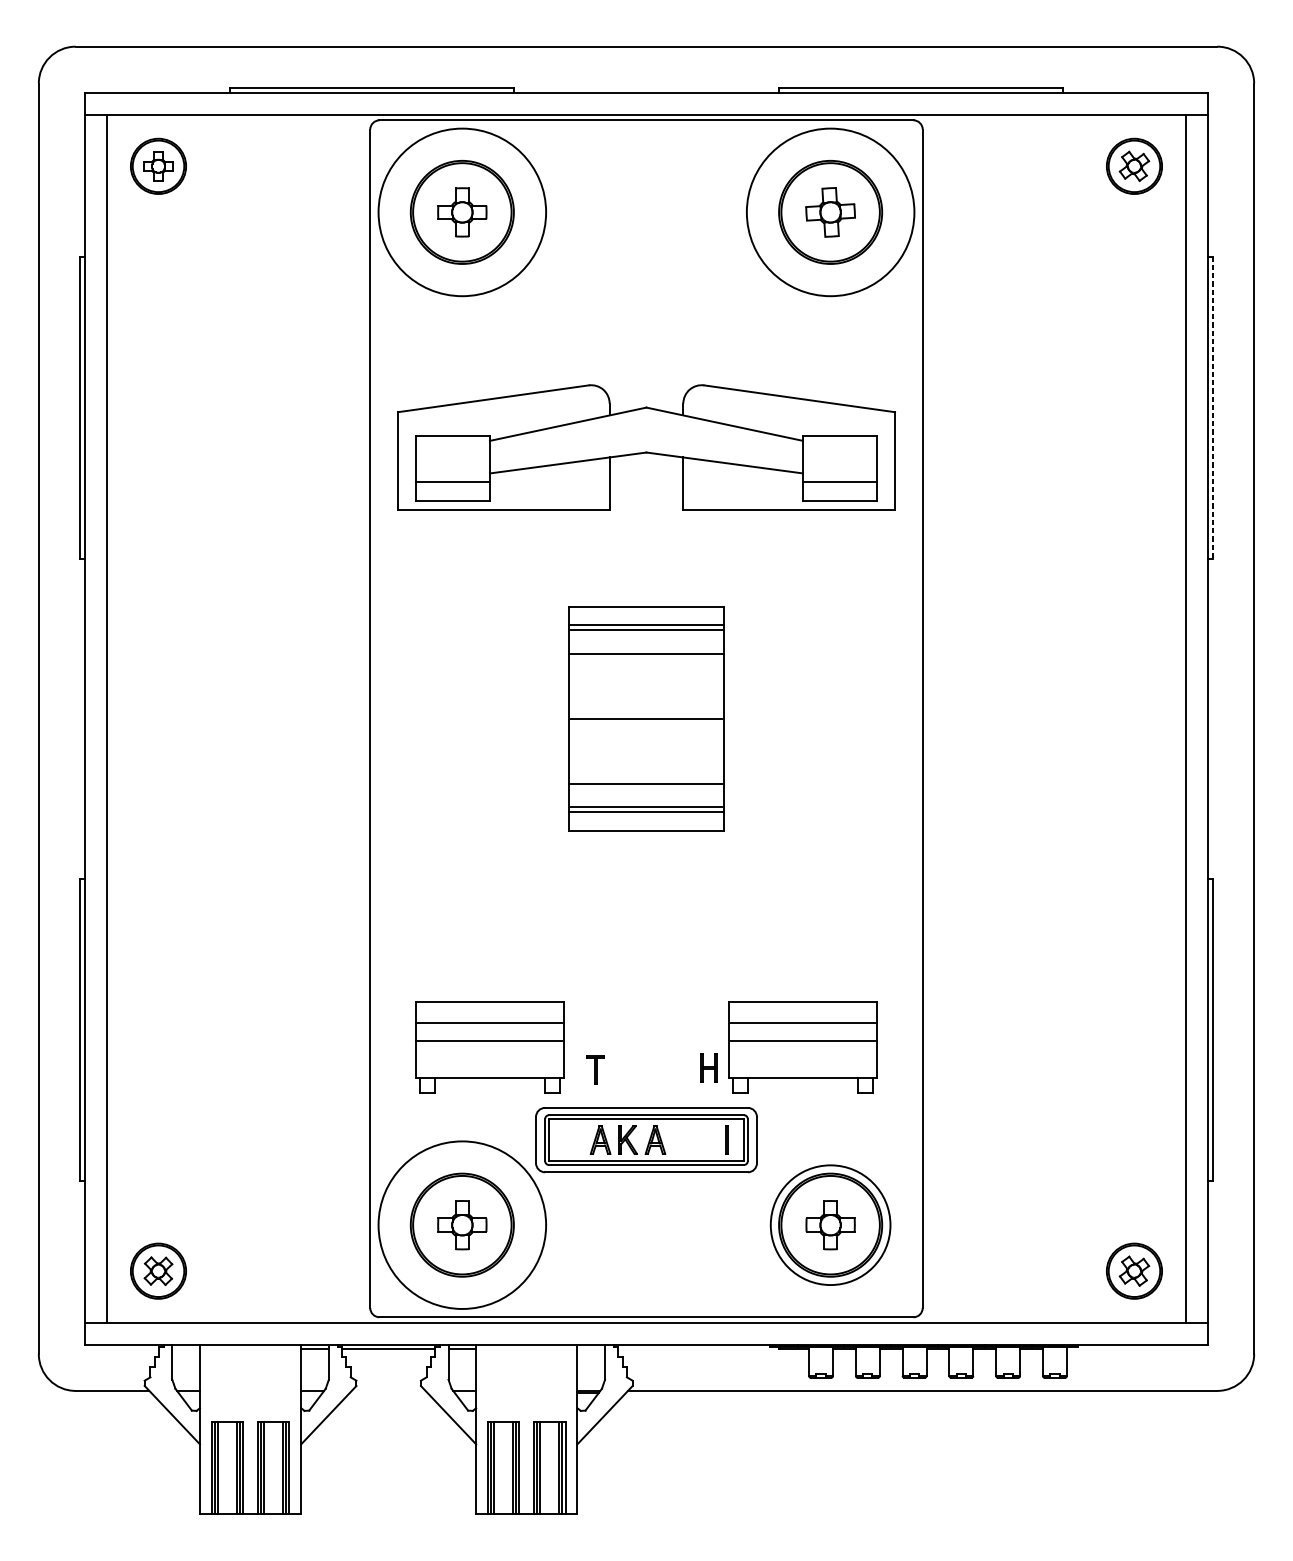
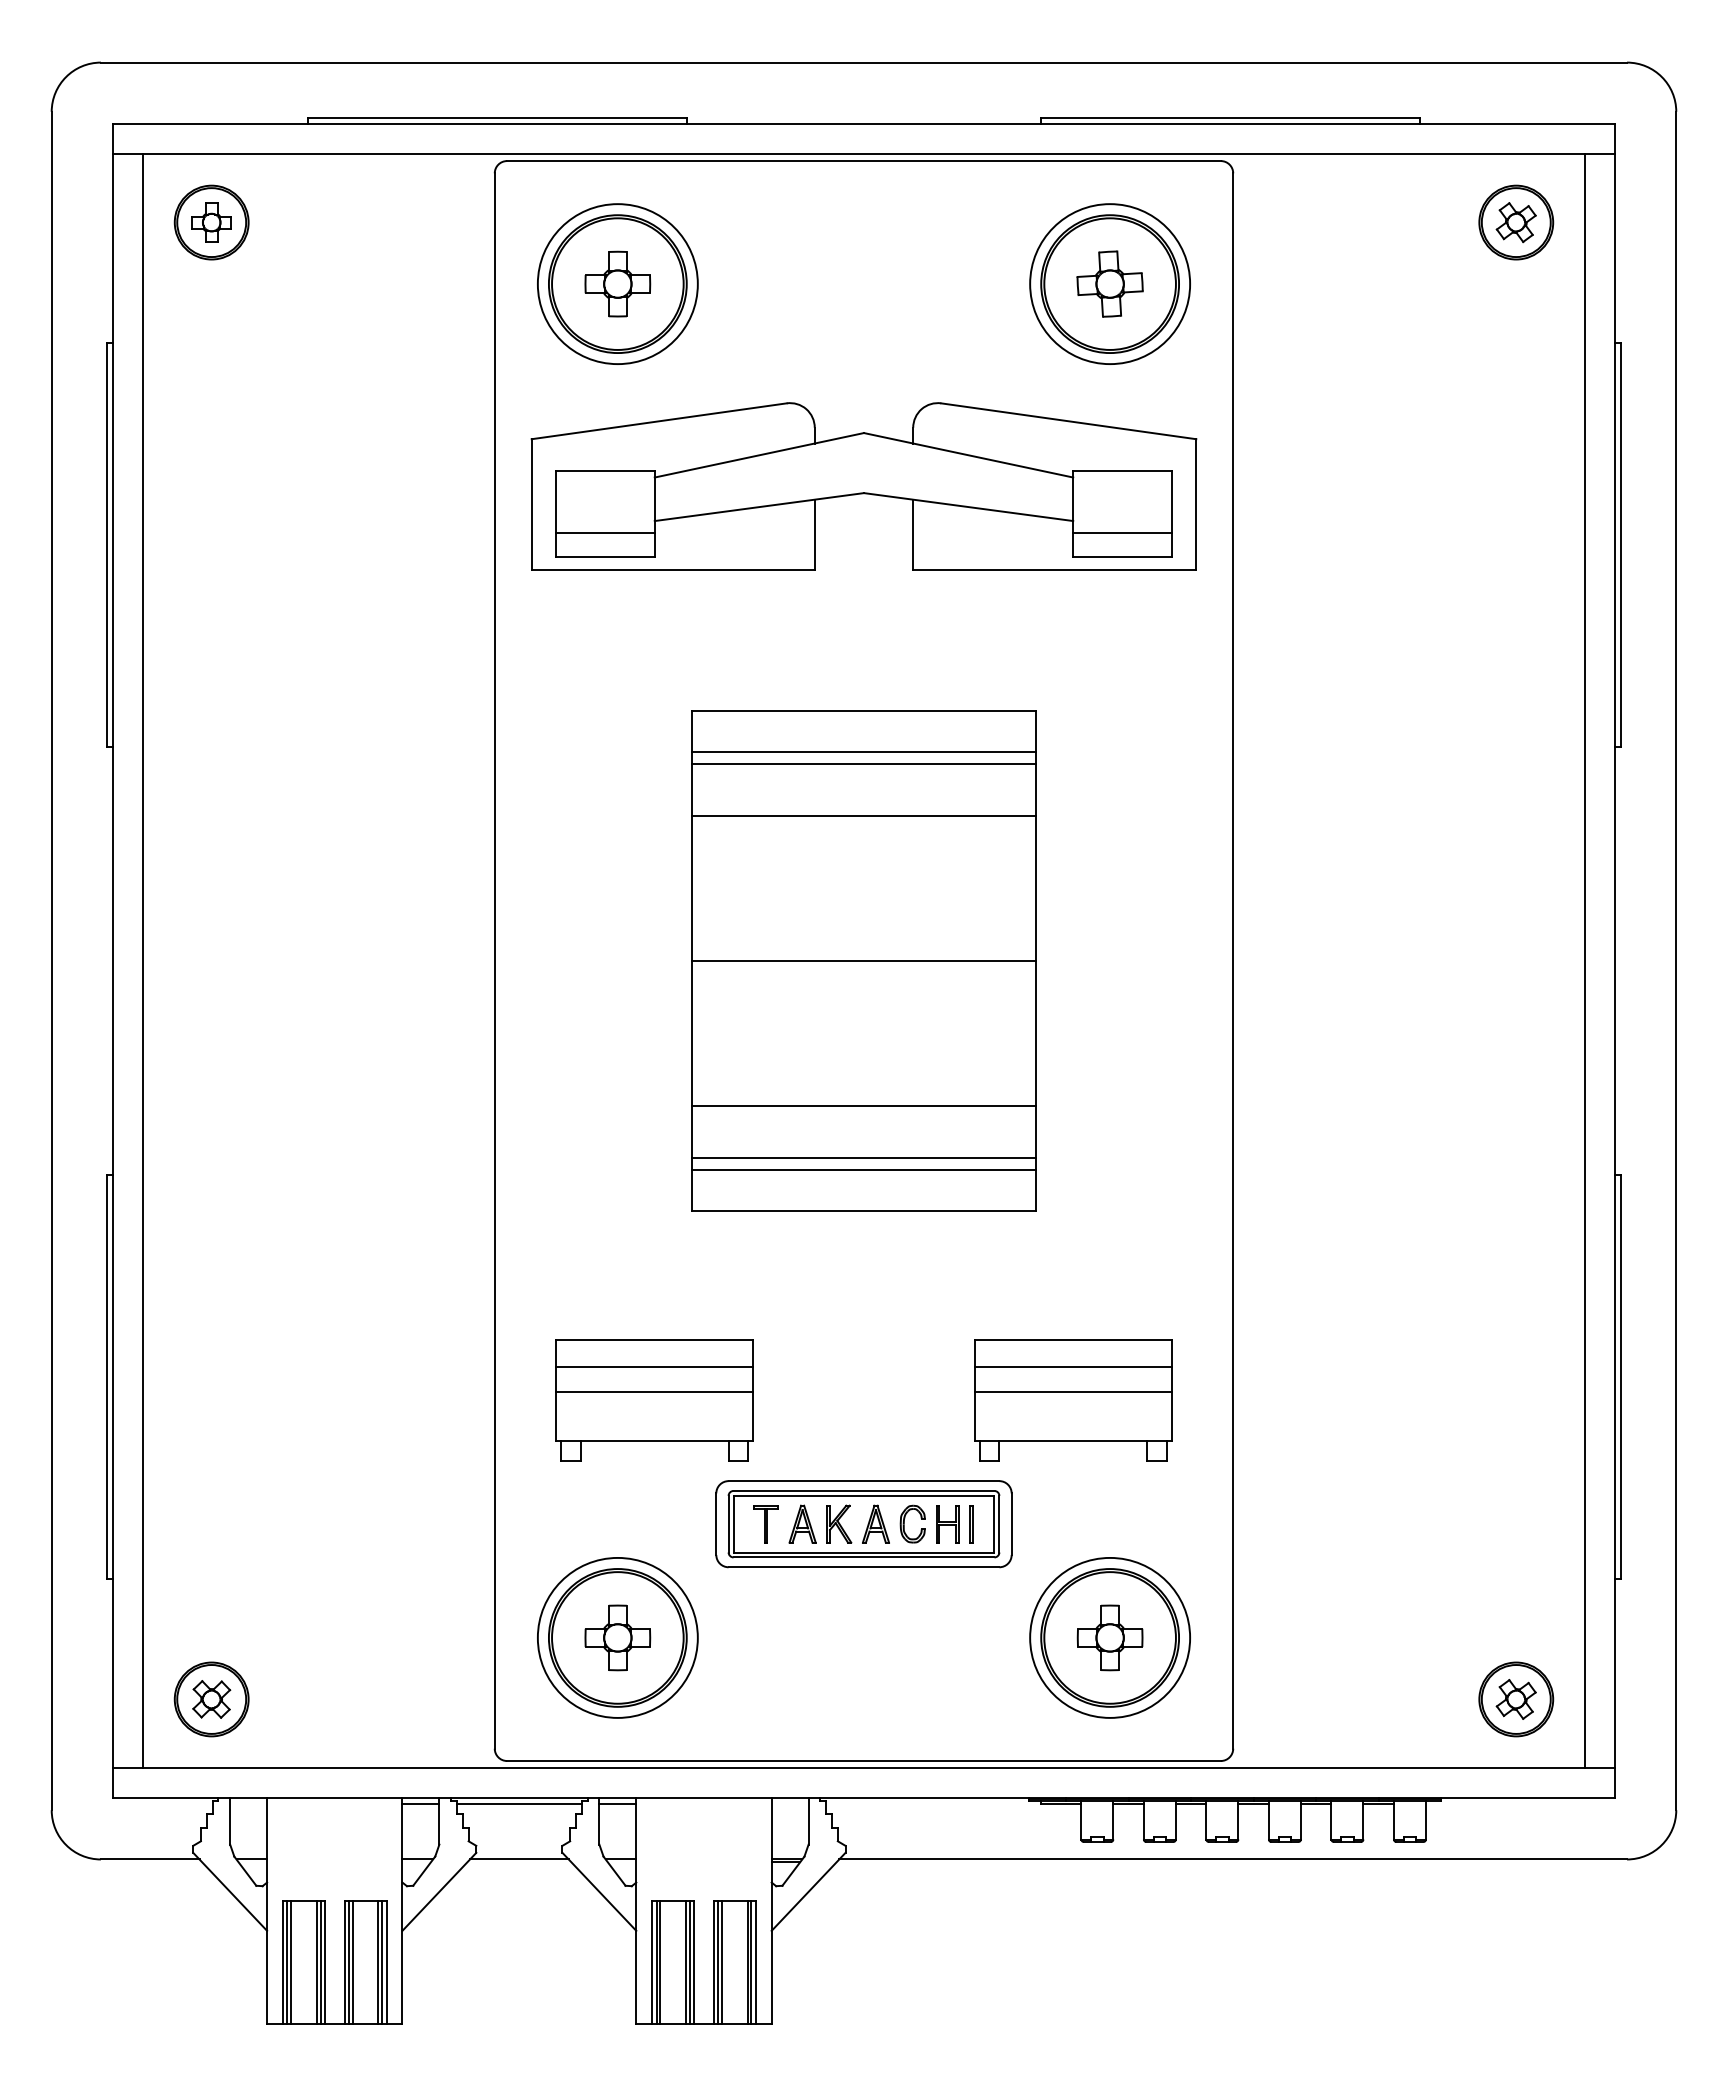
circle: (462, 212) -> (617, 284), size x0.71
circle: (830, 212) -> (1110, 284), size x0.71
line: (1212, 407) -> (1620, 545), dashed -> solid
part: (646, 447) -> (863, 486), moved
part: (646, 718) -> (863, 960), size x1.67
part: (708, 1068) -> (947, 1524), moved
part: (595, 1070) -> (765, 1524), moved
part: (676, 1139) -> (904, 1523), added
circle: (462, 1224) -> (617, 1637), size x0.71
line: (388, 1390) -> (519, 1859), added

